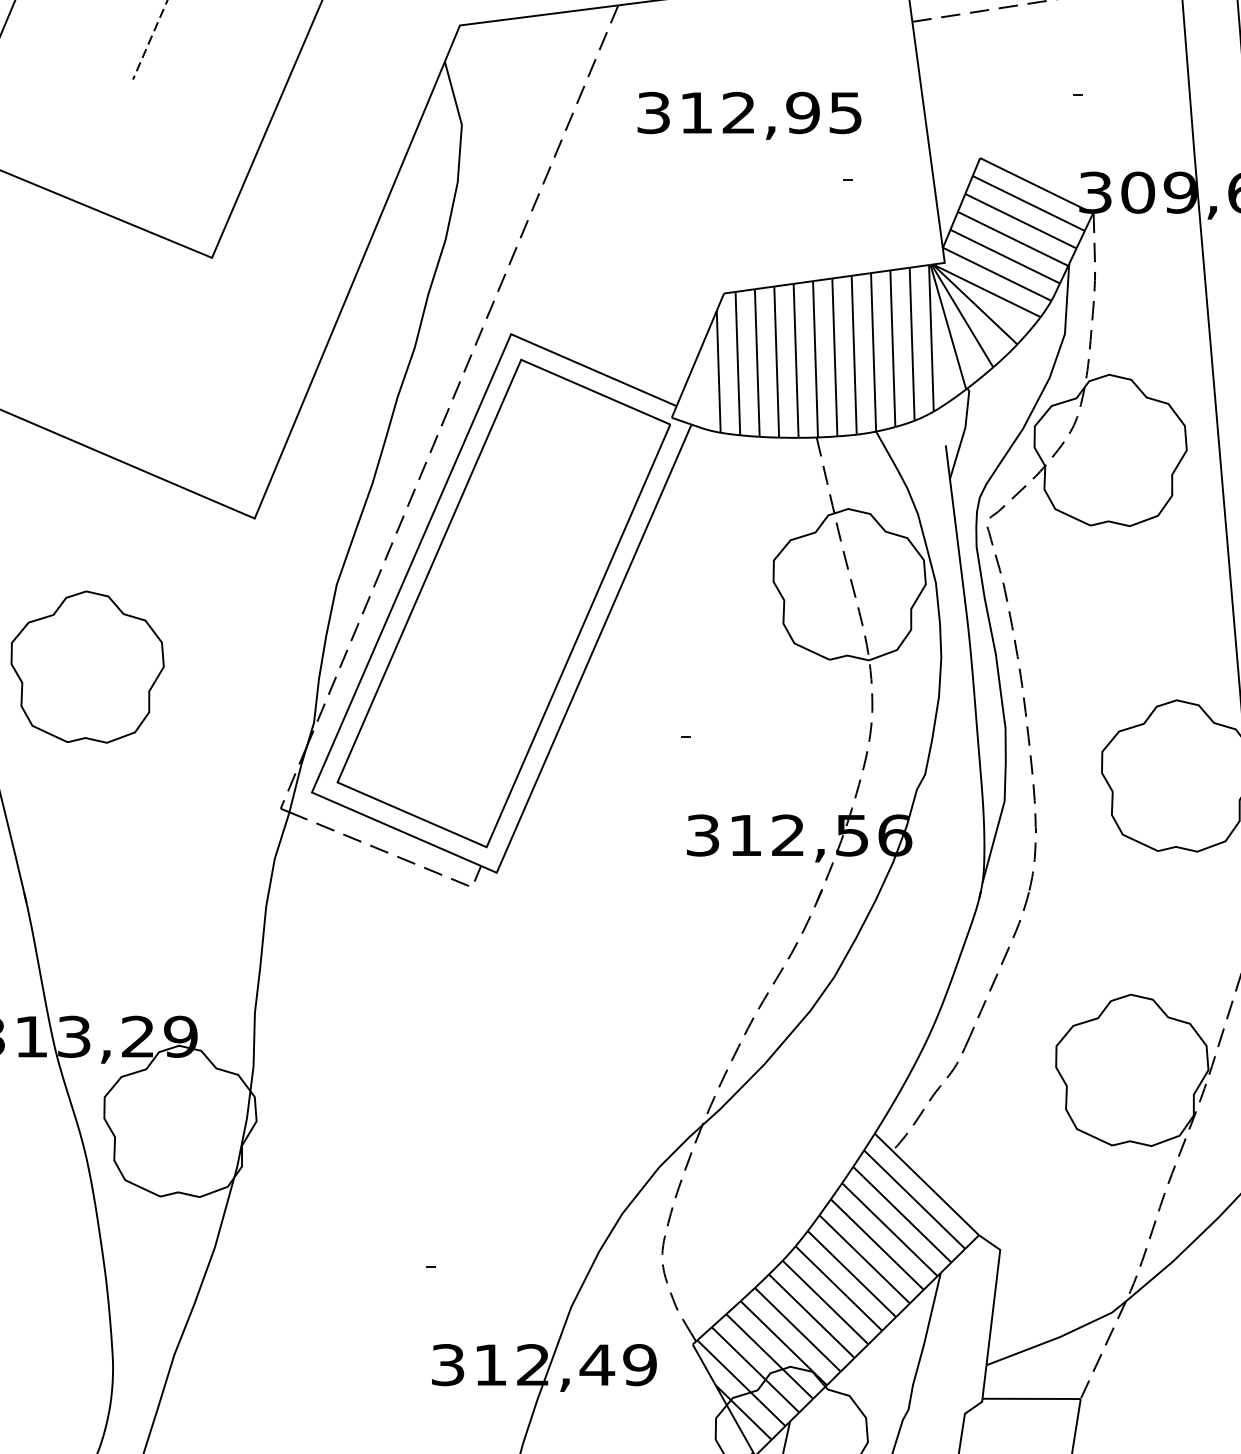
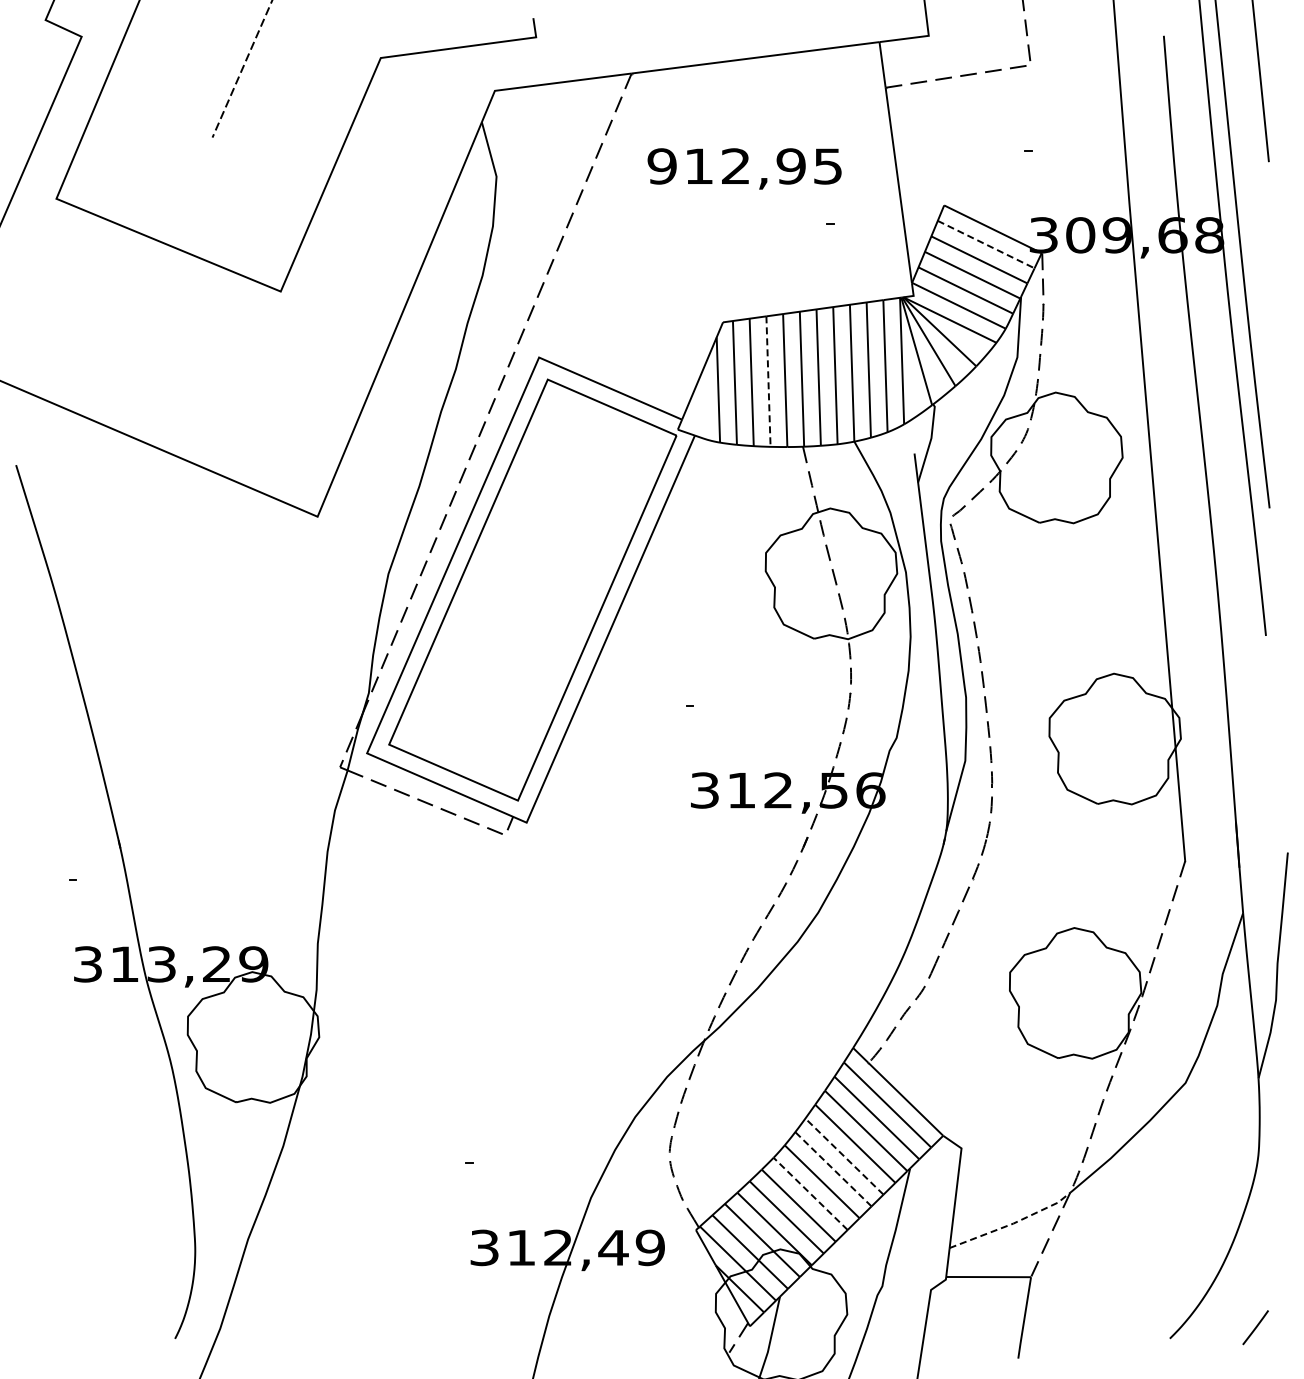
text: (652, 113) -> (661, 166), 312,95 -> 912,95
line: (1029, 203) -> (986, 244), solid -> dashed
line: (776, 363) -> (768, 382), solid -> dashed
part: (86, 666) -> (172, 644), removed
line: (864, 1259) -> (844, 1156), solid -> dashed
line: (851, 1273) -> (833, 1168), solid -> dashed
line: (825, 1302) -> (810, 1193), solid -> dashed
line: (1060, 1336) -> (1013, 1223), solid -> dashed

